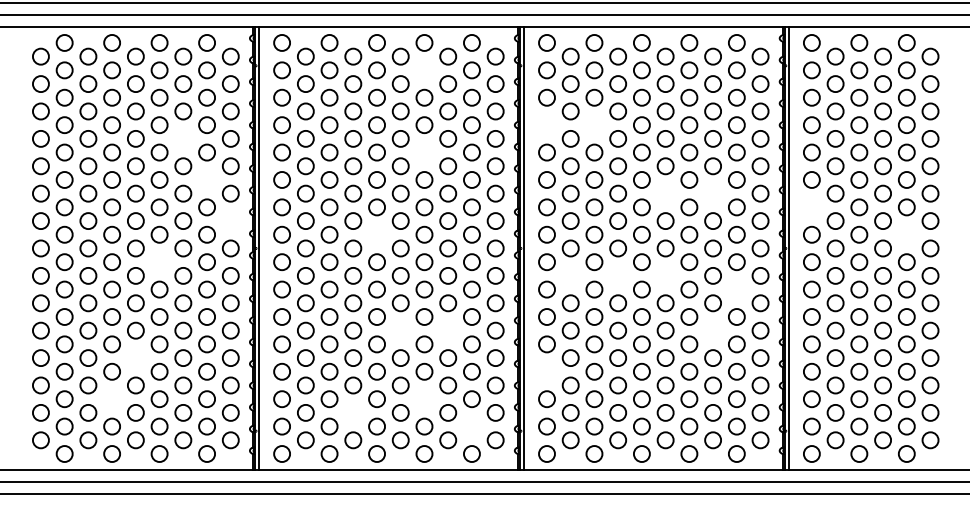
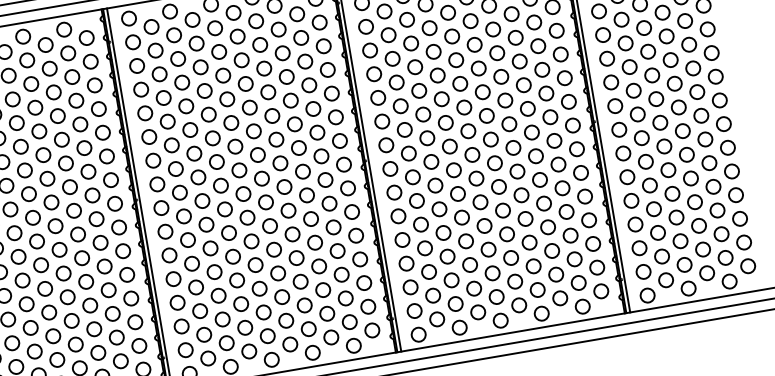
circle: (424, 70) -> (256, 21), added
circle: (546, 124) -> (369, 50), added
circle: (594, 124) -> (411, 42), added
circle: (183, 138) -> (57, 115), added
circle: (424, 152) -> (268, 92), added
circle: (206, 179) -> (83, 147), added
circle: (665, 193) -> (482, 92), added
circle: (712, 193) -> (523, 85), added
circle: (811, 207) -> (610, 82), added
circle: (230, 220) -> (110, 179), added
circle: (376, 234) -> (238, 170), added
circle: (906, 234) -> (696, 91), added
circle: (159, 262) -> (55, 226), added
circle: (570, 275) -> (412, 176), added
circle: (617, 275) -> (453, 170), added
circle: (665, 275) -> (494, 162), added
circle: (736, 289) -> (558, 164), added
circle: (400, 330) -> (273, 249), added
circle: (448, 330) -> (315, 242), added
circle: (712, 330) -> (543, 203), added
circle: (135, 357) -> (48, 312), added
circle: (546, 371) -> (406, 263), added
circle: (111, 399) -> (34, 351), added
circle: (424, 399) -> (304, 305), added
circle: (353, 412) -> (245, 327), added
circle: (471, 426) -> (349, 322), added

